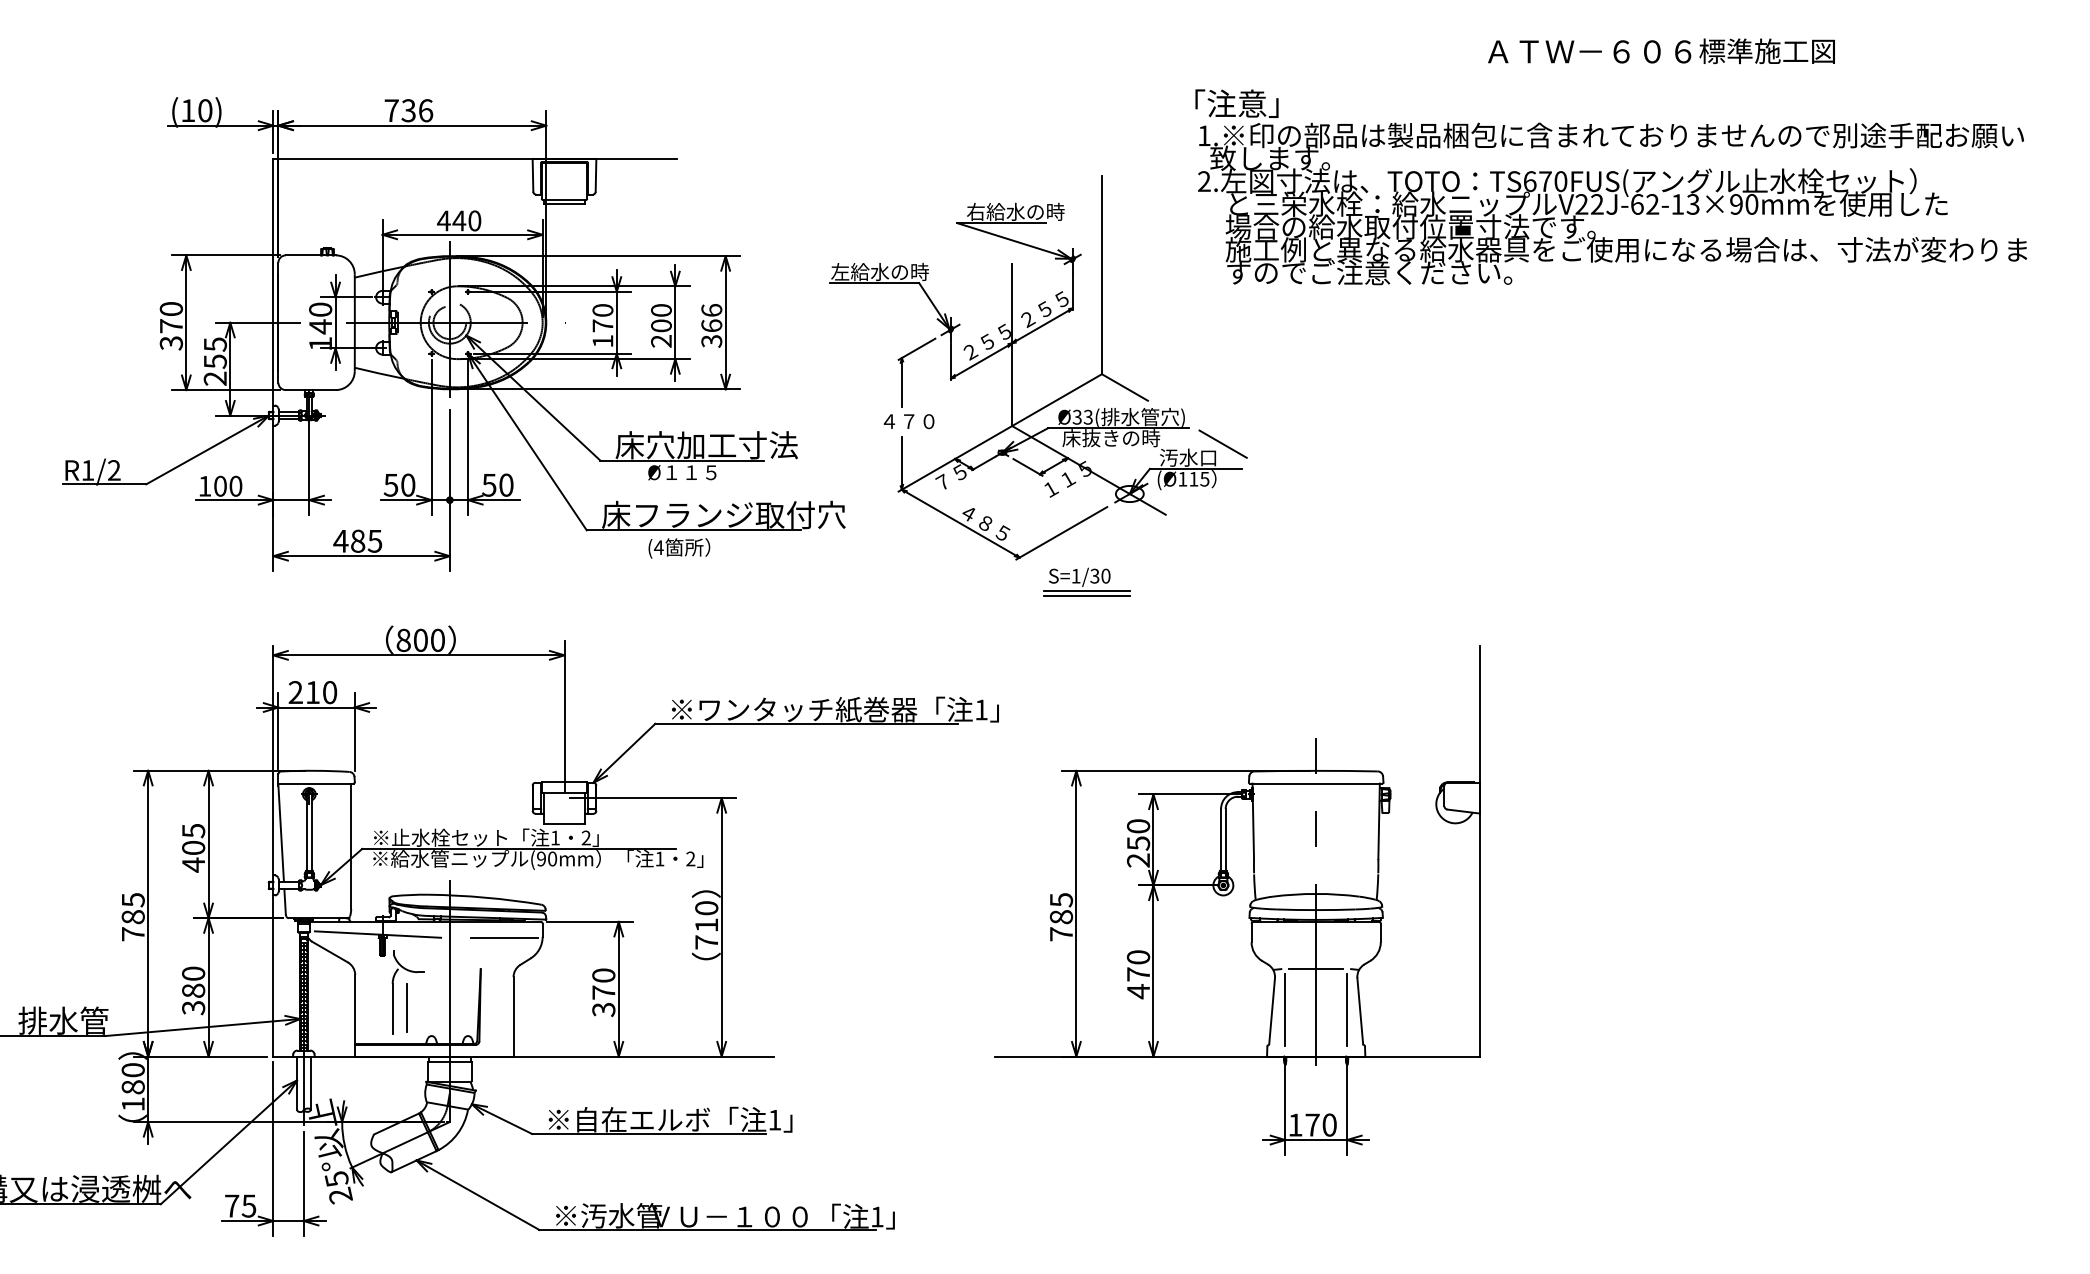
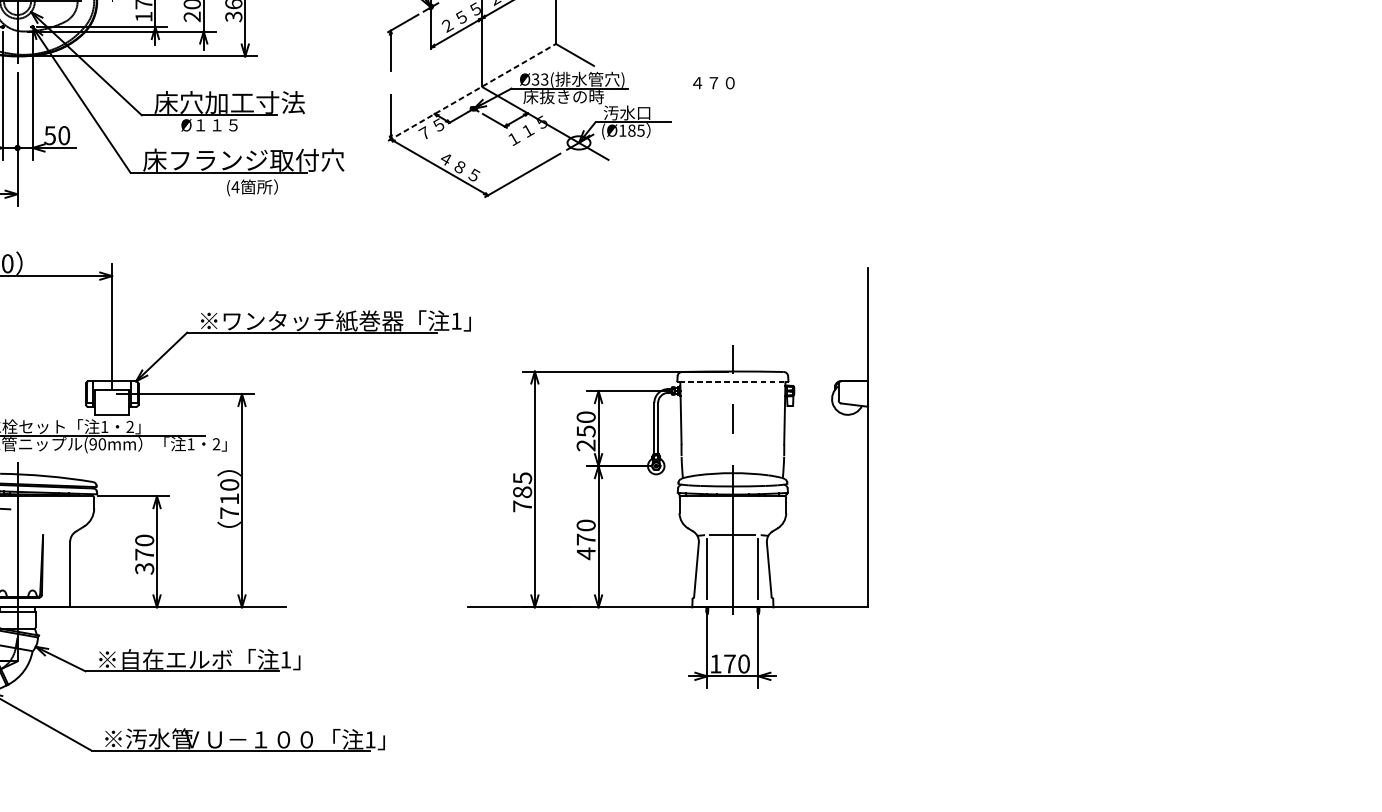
text: (908, 421) -> (713, 83), moved
line: (1000, 432) -> (472, 92), solid -> dashed
line: (1222, 443) -> (655, 101), removed
text: (1193, 478) -> (631, 130), (Ø115 -> (Ø185
text: (679, 548) -> (252, 187), moved
part: (1086, 581) -> (543, 215), removed
line: (1316, 783) -> (733, 381), solid -> dashed
line: (504, 938) -> (62, 509), removed

